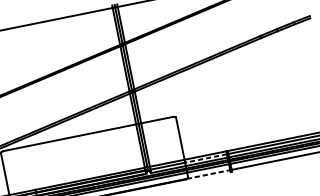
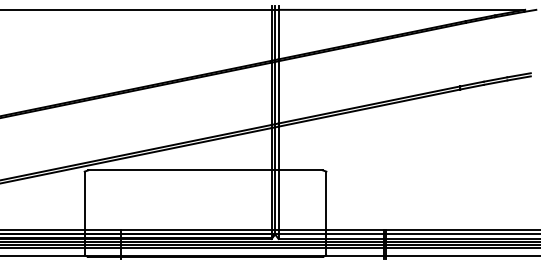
line: (206, 158) -> (355, 234), dashed -> solid
line: (208, 174) -> (354, 256), dashed -> solid

